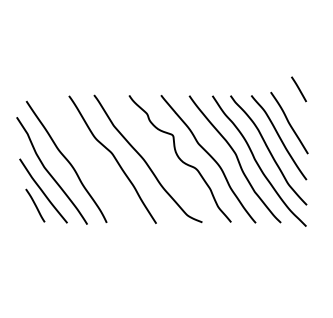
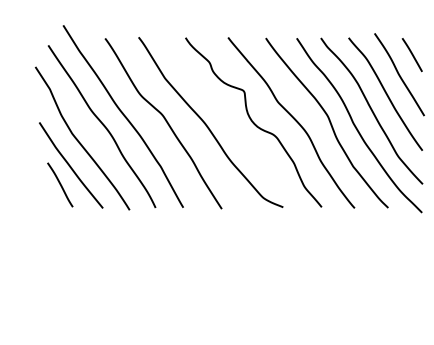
line: (298, 89) -> (411, 55), moved
curve: (82, 153) -> (123, 115), added

